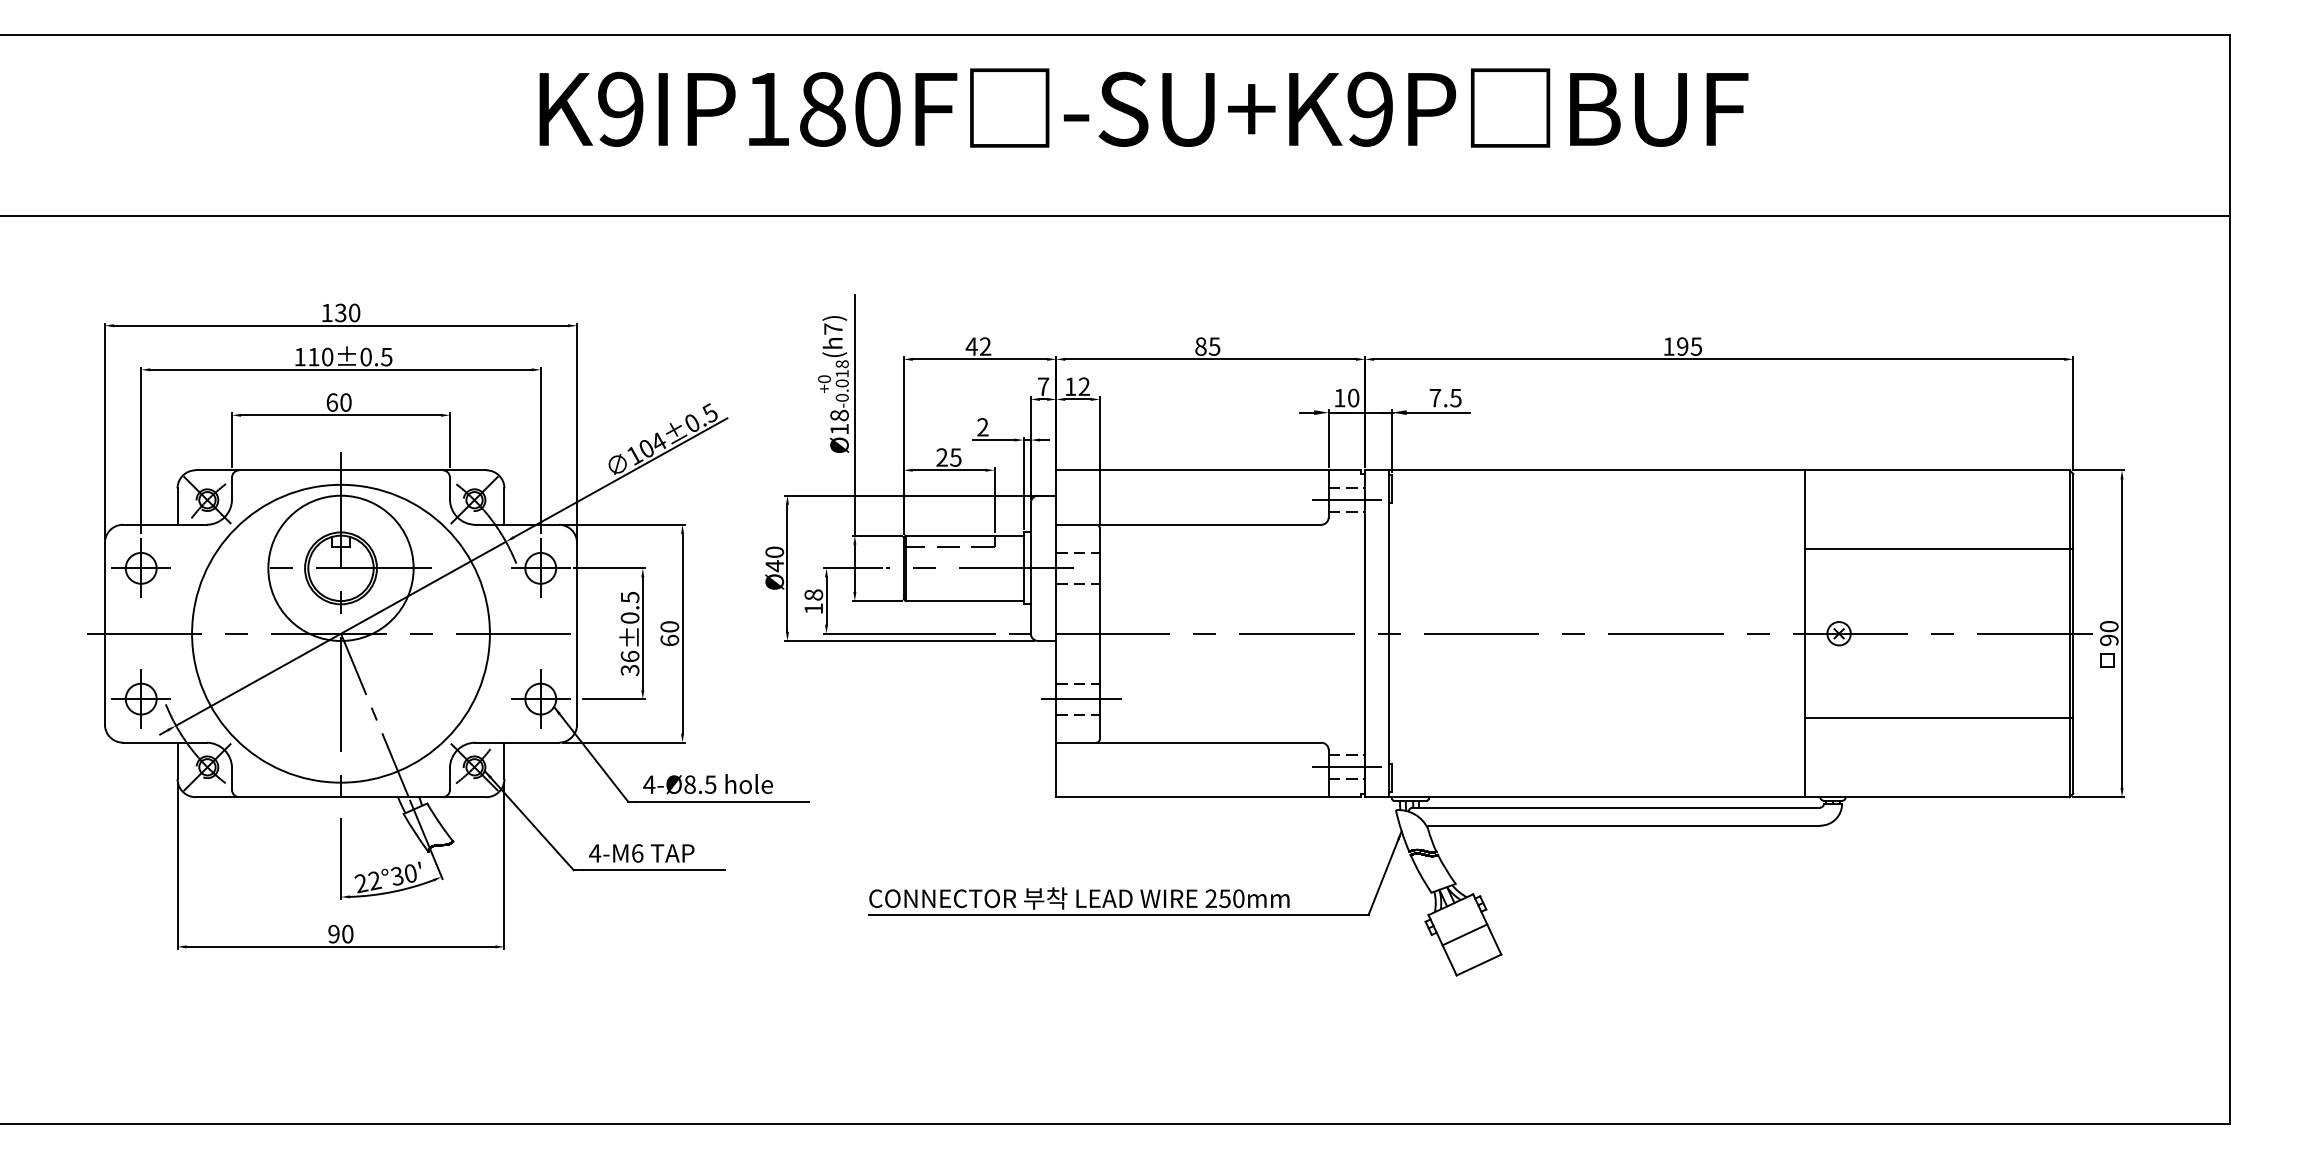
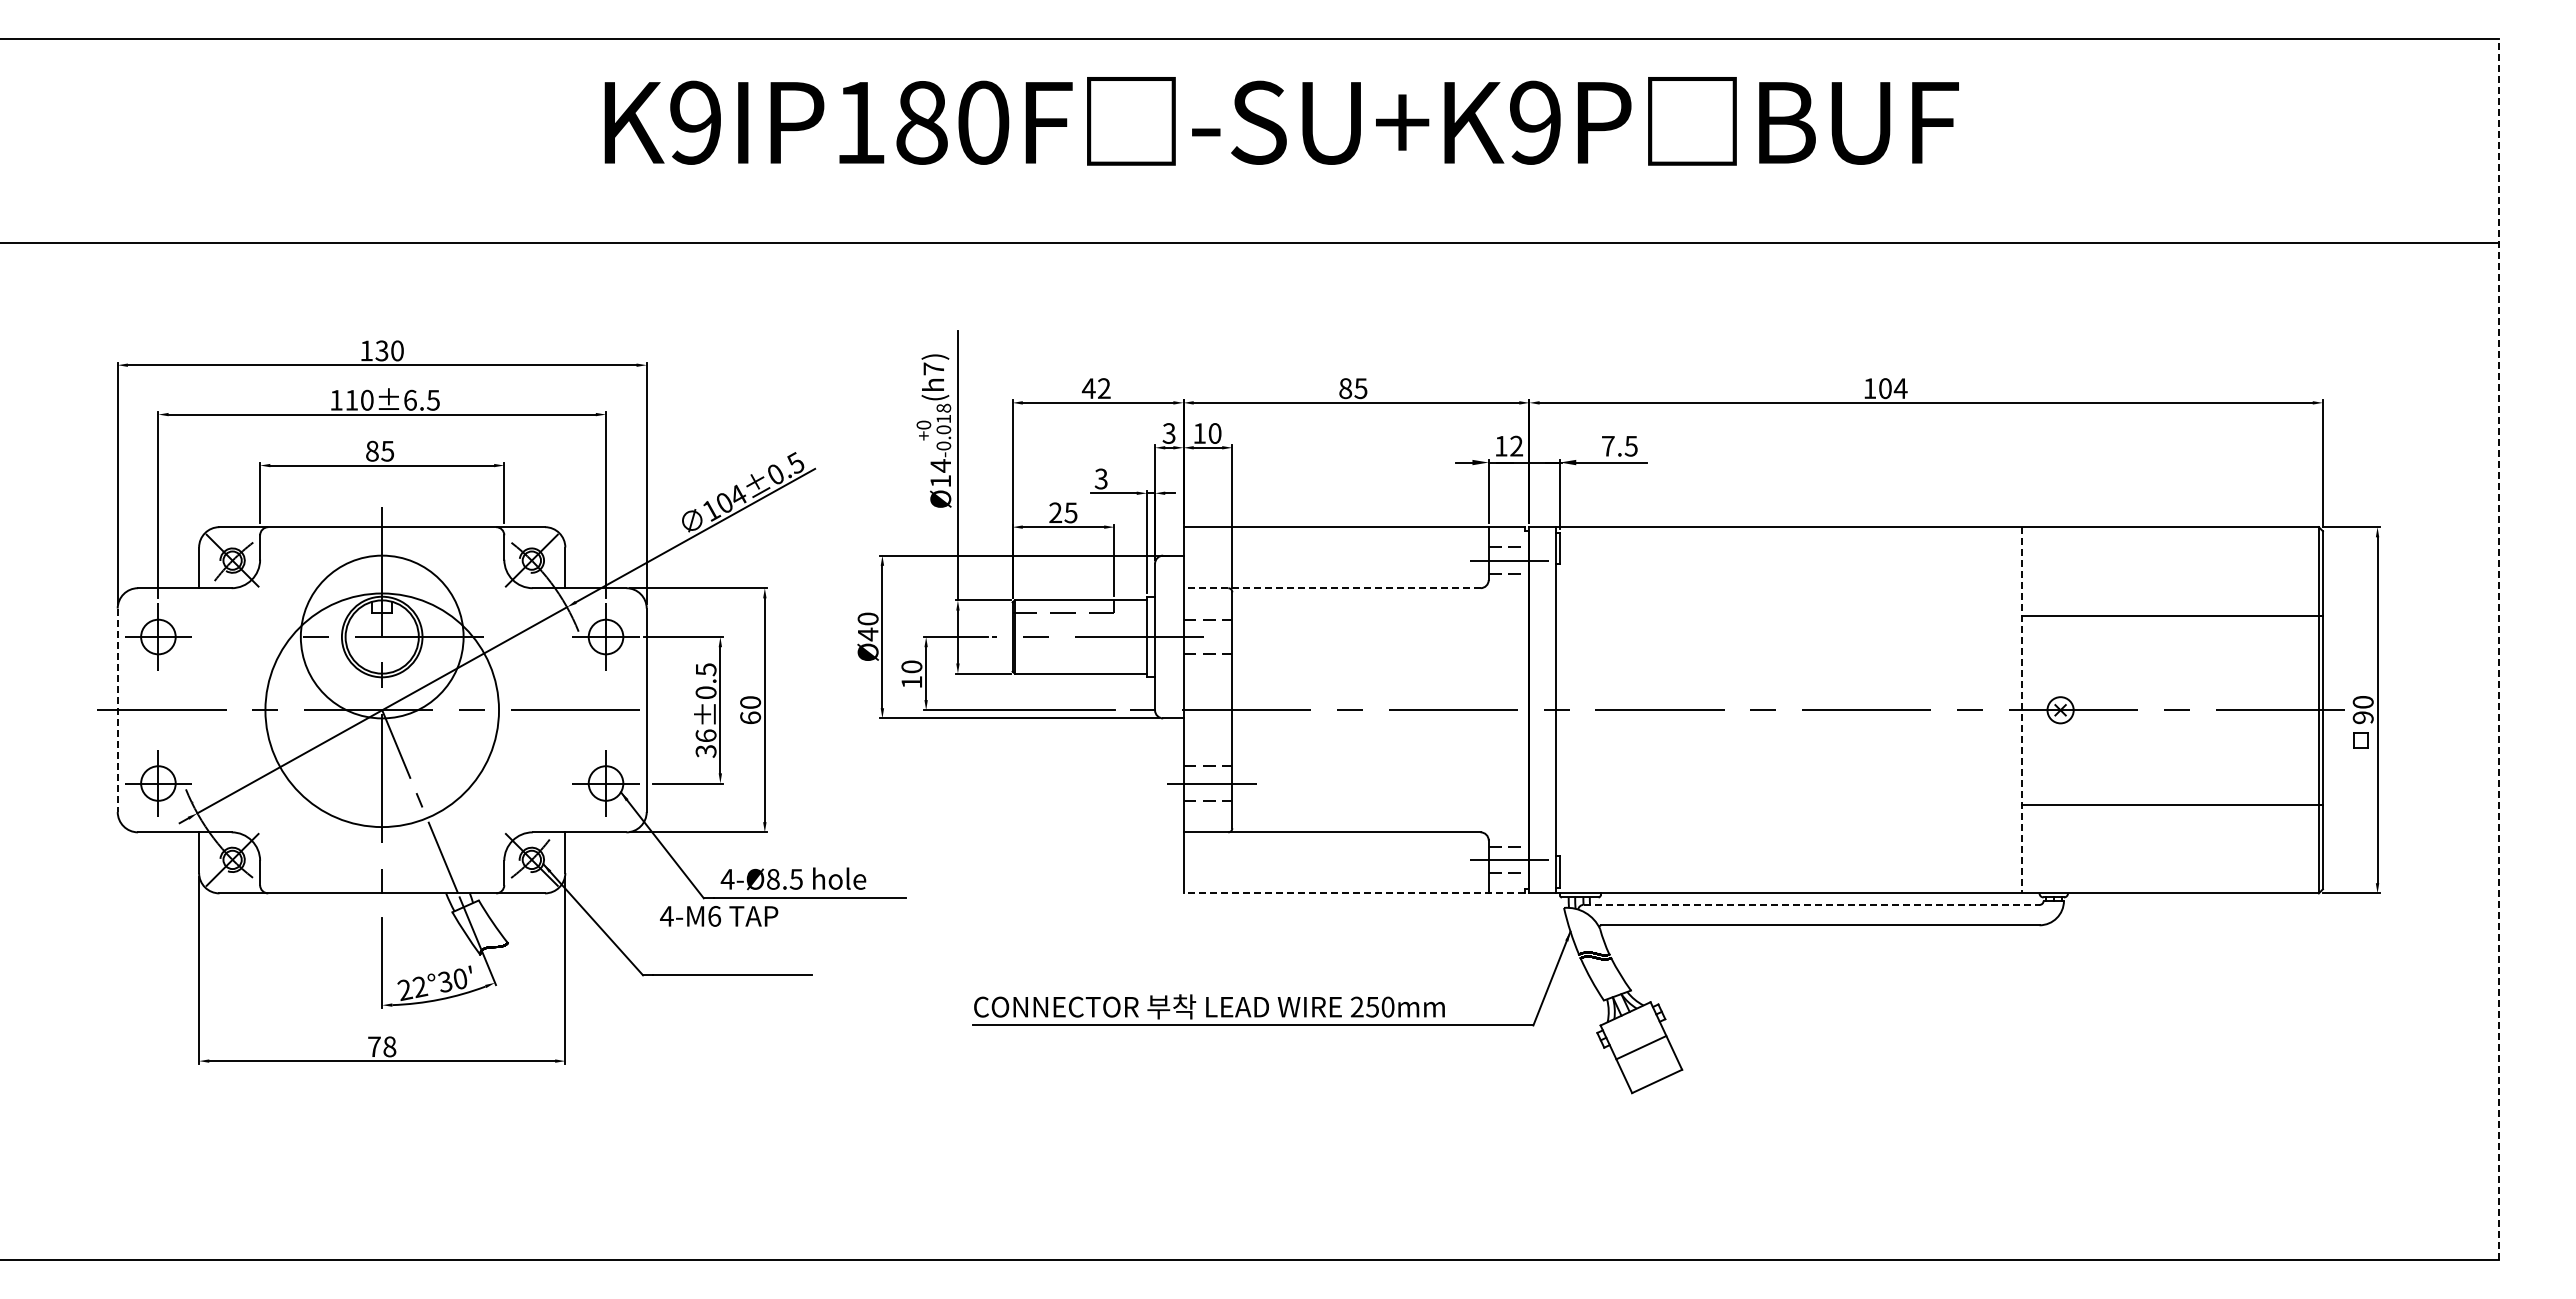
text: (1689, 346) -> (1893, 388), 195 -> 104
text: (366, 356) -> (410, 399), ±0.5 -> ±6.5
text: (1042, 386) -> (1168, 433), 7 -> 3
text: (1083, 386) -> (1214, 433), 12 -> 10
text: (1353, 397) -> (1516, 445), 10 -> 12
text: (339, 401) -> (380, 450), 60 -> 85
text: (839, 415) -> (940, 465), 18 -> 14
text: (982, 427) -> (1100, 479), 2 -> 3
line: (1189, 525) -> (1332, 588), solid -> dashed
line: (2229, 578) -> (2498, 648), solid -> dashed
text: (813, 594) -> (911, 666), 18 -> 10
line: (104, 633) -> (117, 710), solid -> dashed
circle: (341, 633) -> (382, 710), size x0.7
line: (1805, 633) -> (2022, 710), solid -> dashed
line: (1208, 797) -> (1354, 893), solid -> dashed
line: (1616, 807) -> (1811, 904), solid -> dashed
text: (642, 853) -> (719, 916), moved
text: (341, 933) -> (382, 1046), 90 -> 78

